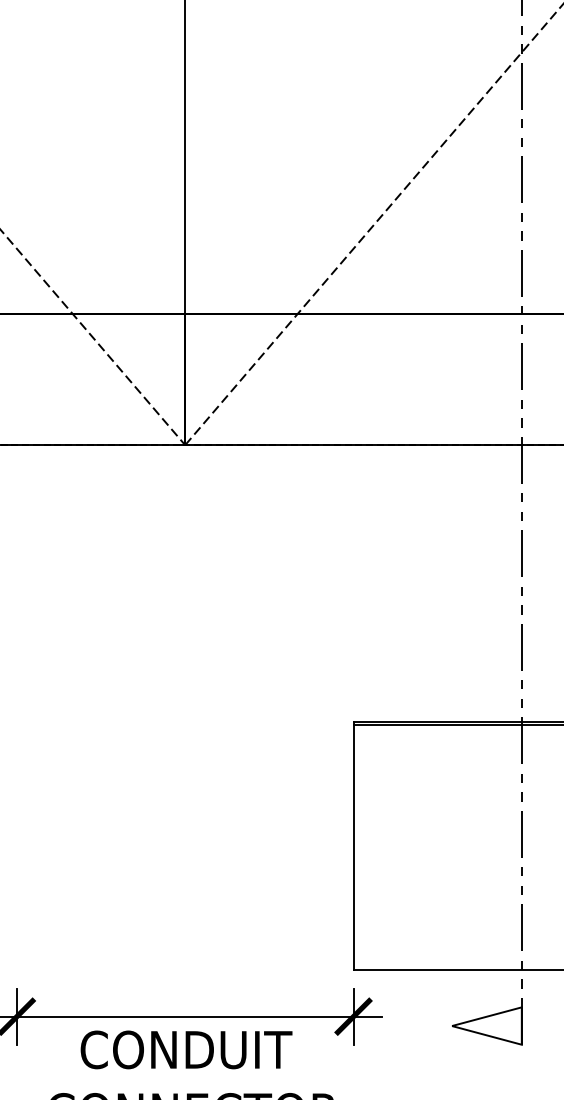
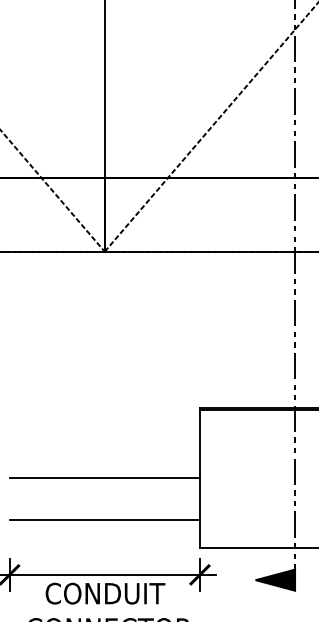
line: (184, 844) -> (104, 477), added
line: (184, 920) -> (104, 520), added
fill: (487, 1024) -> (275, 579), added

